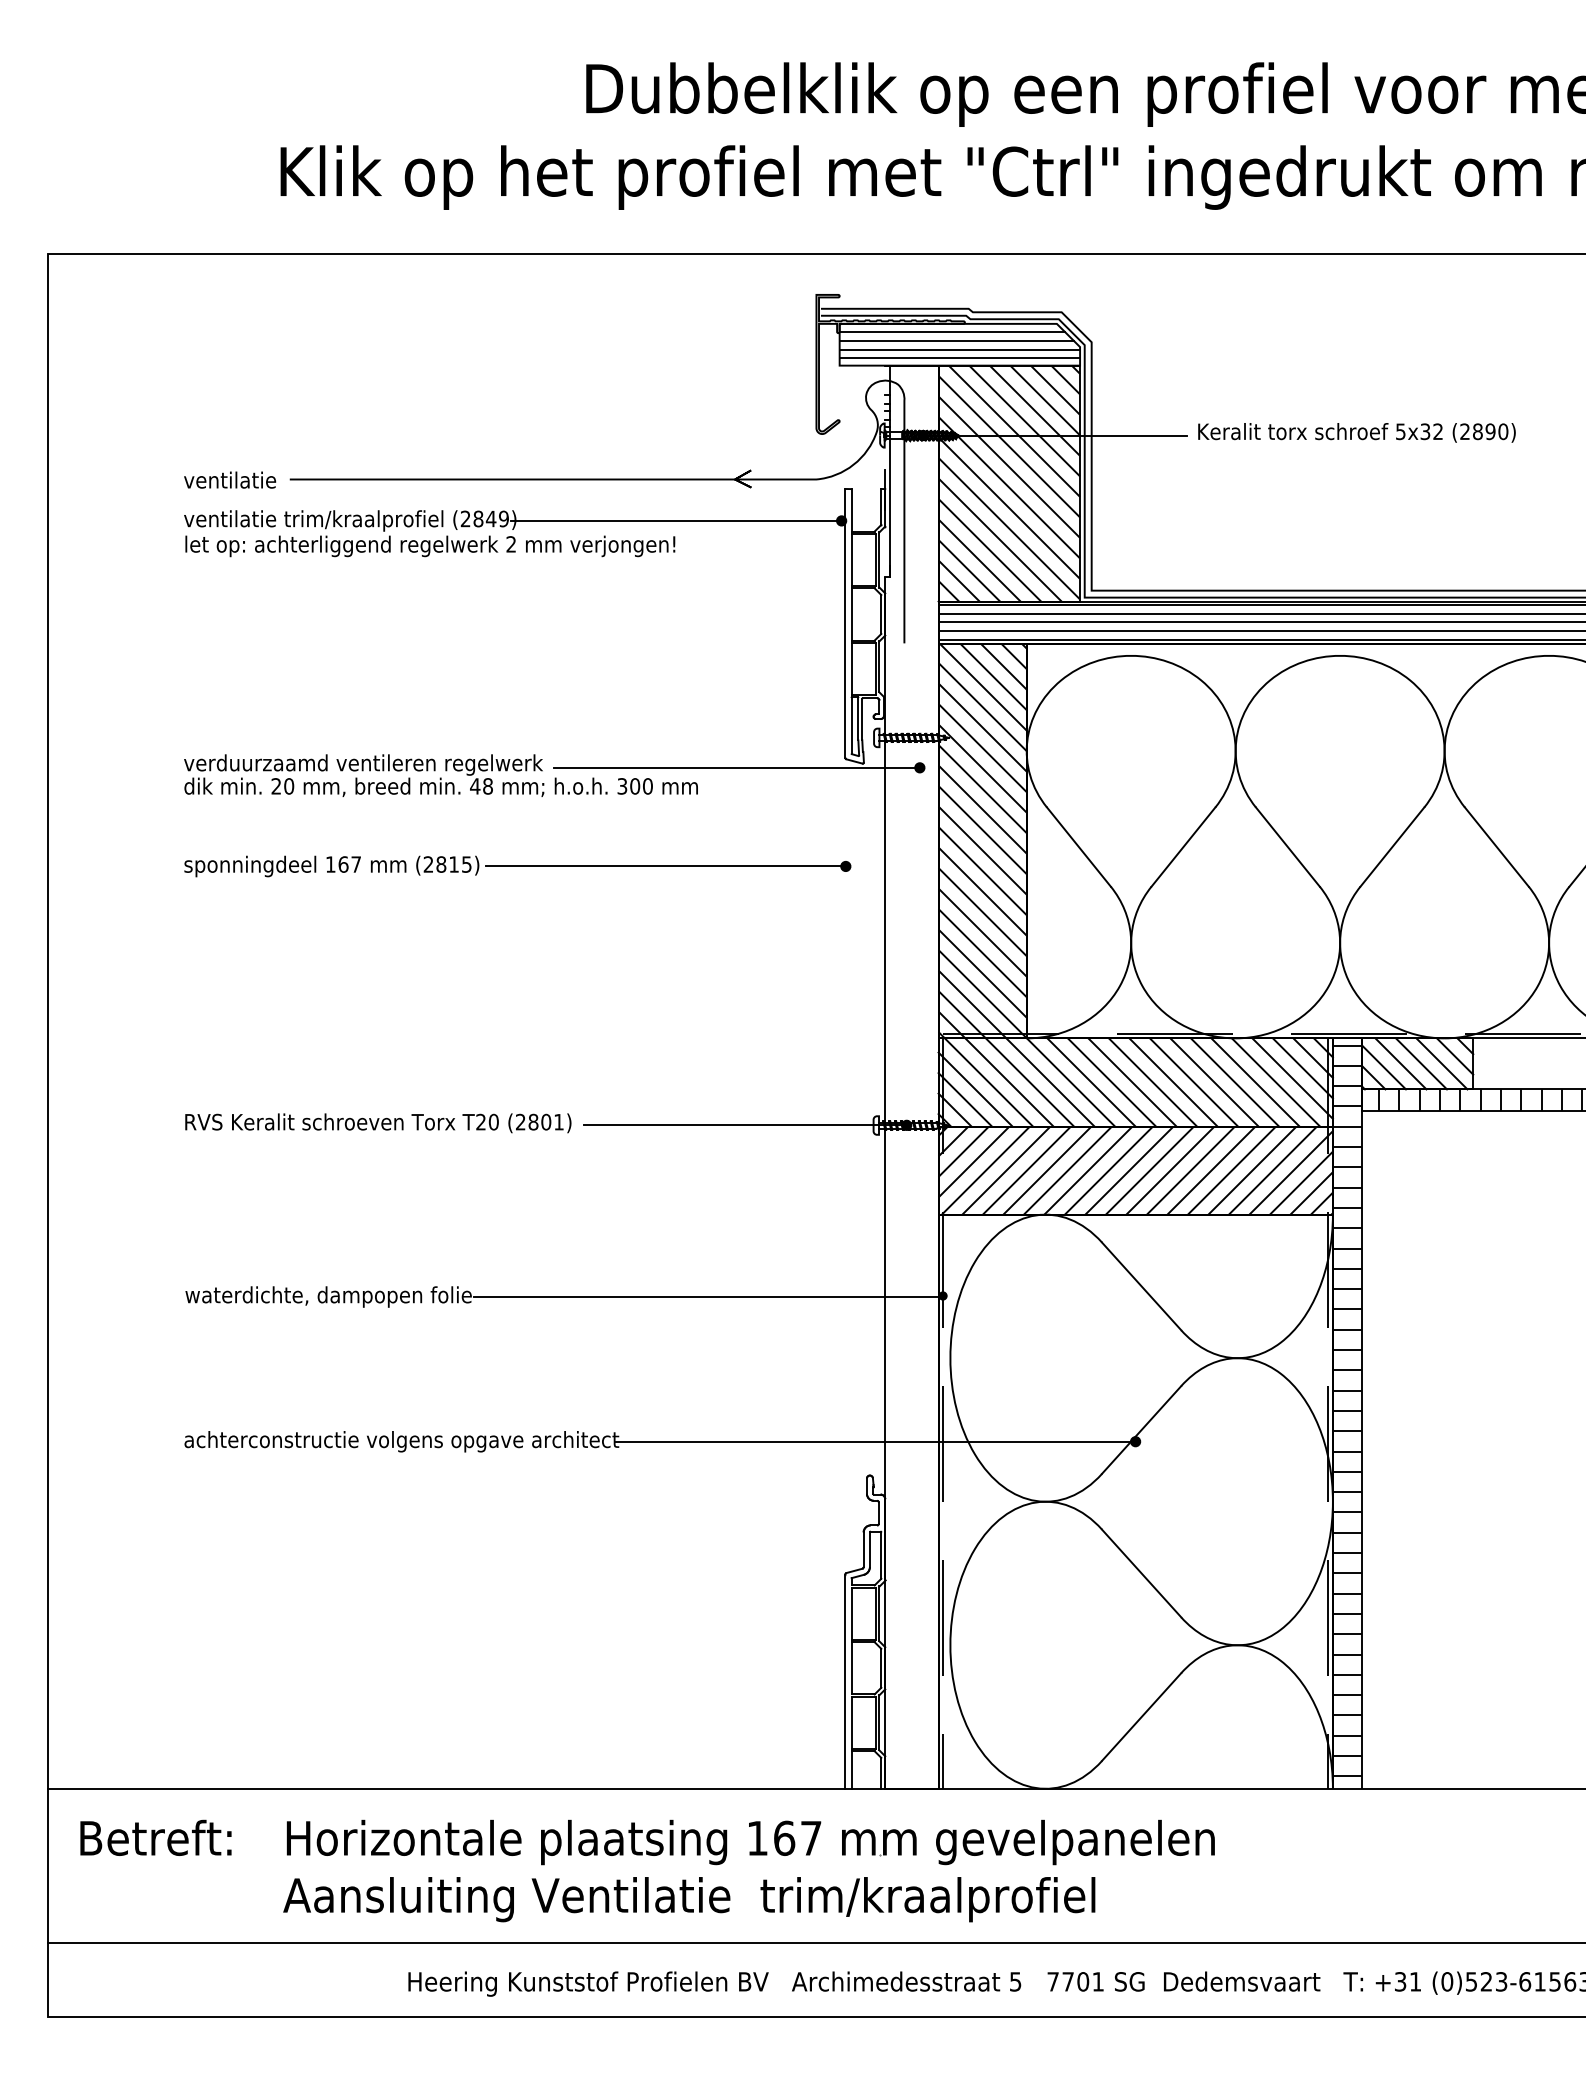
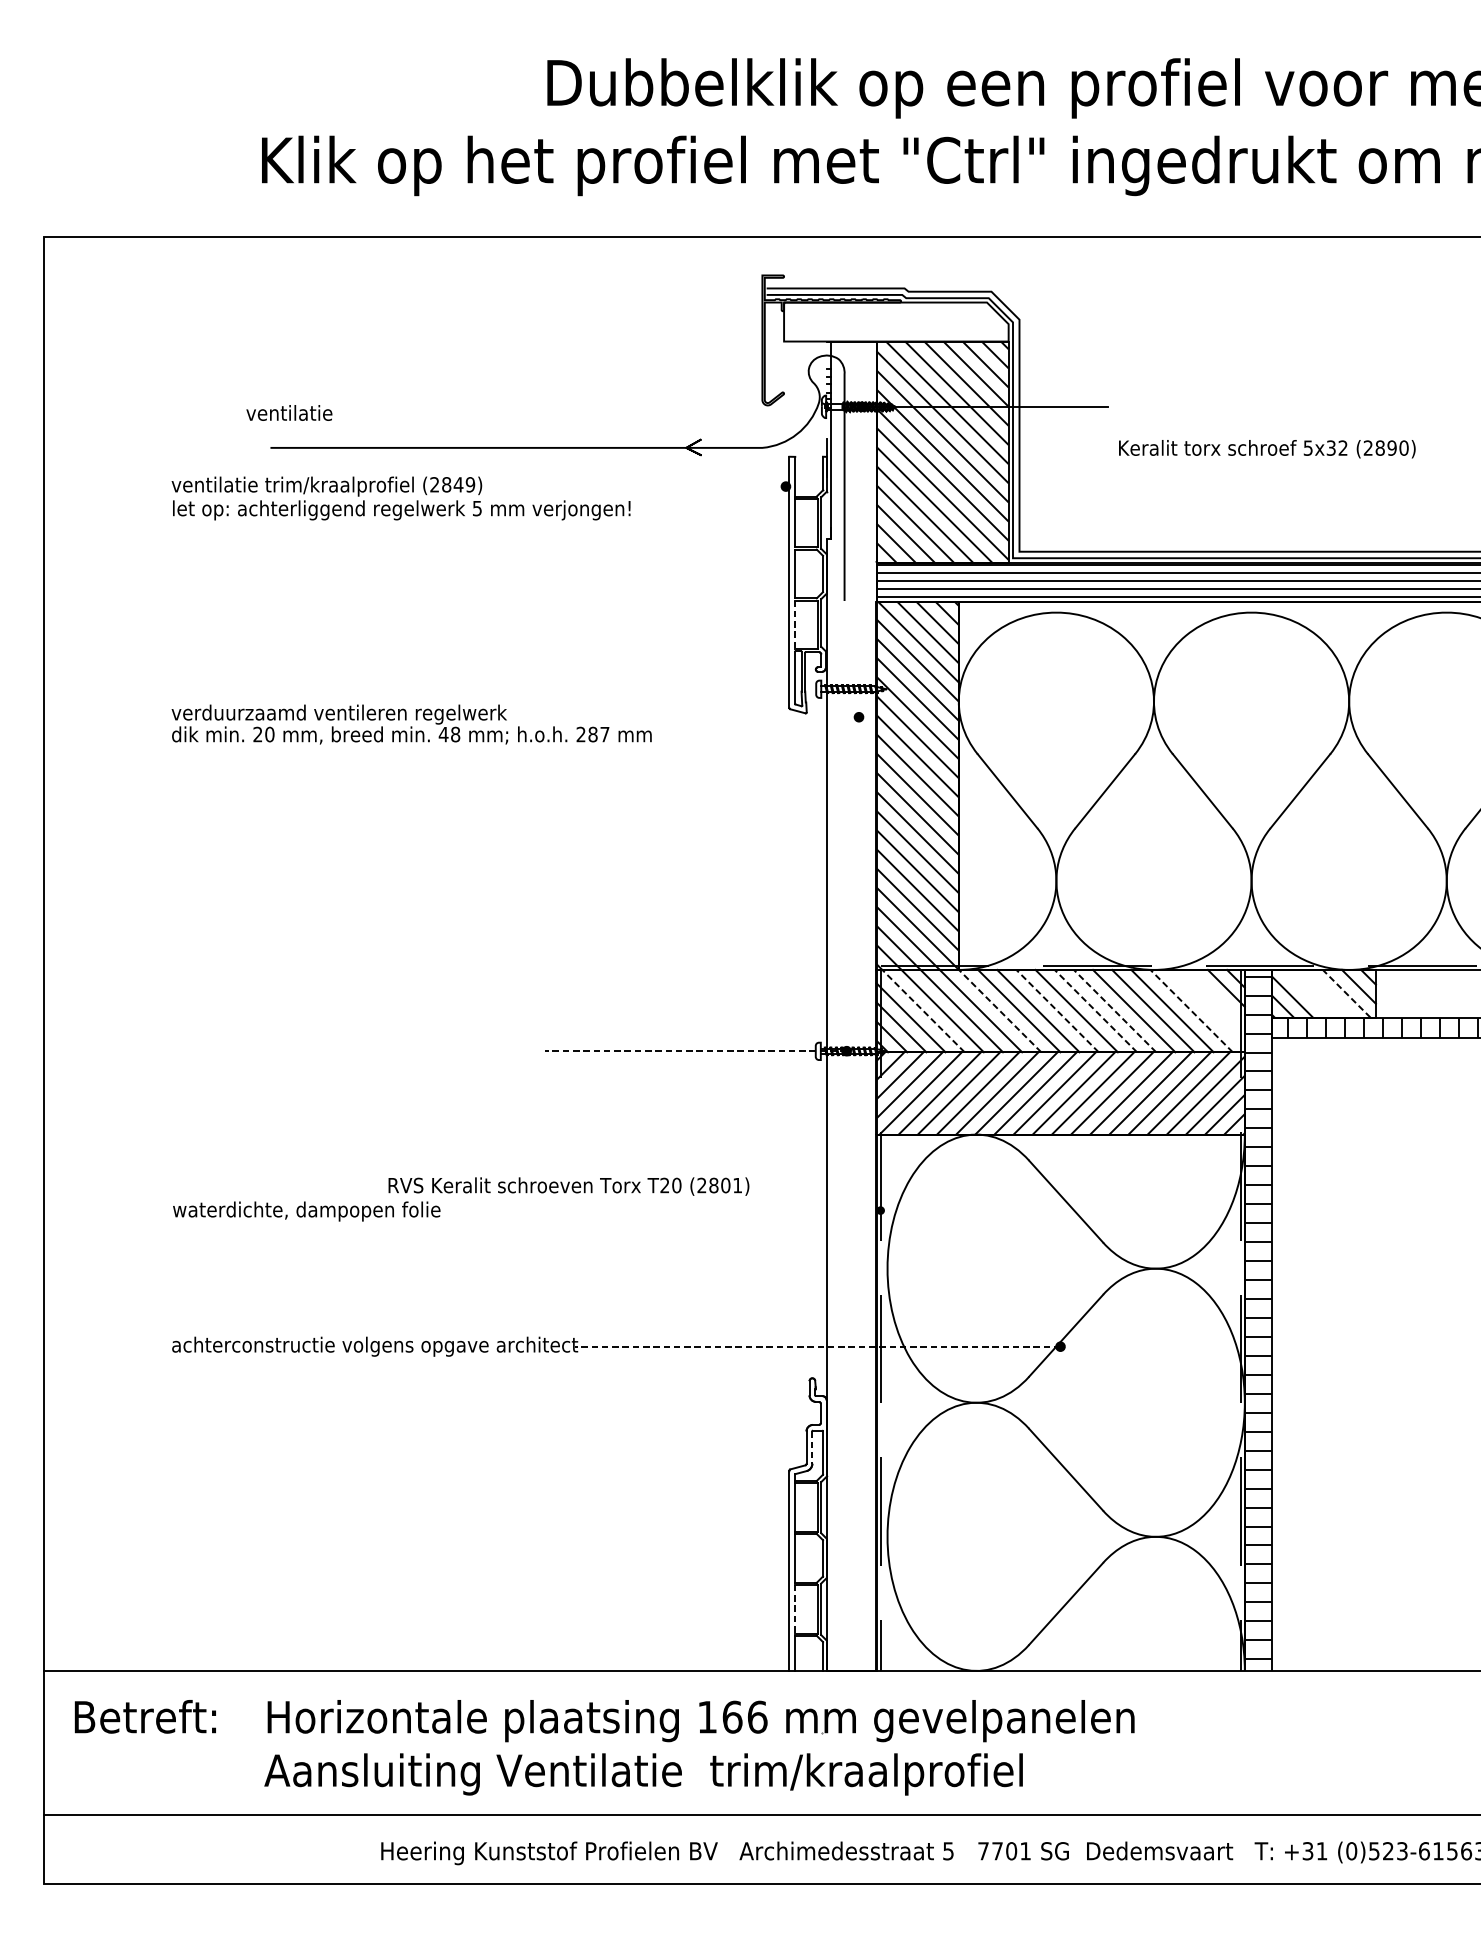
line: (952, 332) -> (889, 310), removed
line: (956, 340) -> (893, 318), removed
line: (959, 349) -> (896, 326), removed
line: (959, 358) -> (896, 334), removed
text: (1356, 432) -> (1266, 448), moved
text: (230, 479) -> (289, 412), moved
line: (675, 520) -> (630, 486), removed
text: (510, 544) -> (476, 508), 2 -> 5
line: (851, 669) -> (795, 625), solid -> dashed
line: (736, 767) -> (687, 716), removed
text: (634, 786) -> (592, 734), 300 -> 287
part: (517, 866) -> (483, 809), removed
line: (1400, 1063) -> (1307, 993), removed
line: (1420, 1063) -> (1326, 993), removed
line: (1441, 1063) -> (1346, 993), solid -> dashed
line: (1302, 1068) -> (1216, 998), removed
line: (1292, 1078) -> (1207, 1007), removed
line: (988, 1082) -> (923, 1011), solid -> dashed
line: (1070, 1082) -> (999, 1011), solid -> dashed
line: (1132, 1082) -> (1057, 1011), solid -> dashed
line: (1173, 1082) -> (1095, 1011), solid -> dashed
line: (1193, 1082) -> (1114, 1011), solid -> dashed
line: (1275, 1082) -> (1191, 1011), solid -> dashed
text: (378, 1123) -> (569, 1186), moved
line: (744, 1125) -> (695, 1051), solid -> dashed
line: (710, 1296) -> (663, 1211), removed
line: (875, 1441) -> (817, 1346), solid -> dashed
line: (869, 1550) -> (811, 1448), solid -> dashed
line: (851, 1723) -> (795, 1609), solid -> dashed
text: (811, 1837) -> (757, 1716), 167 -> 166

